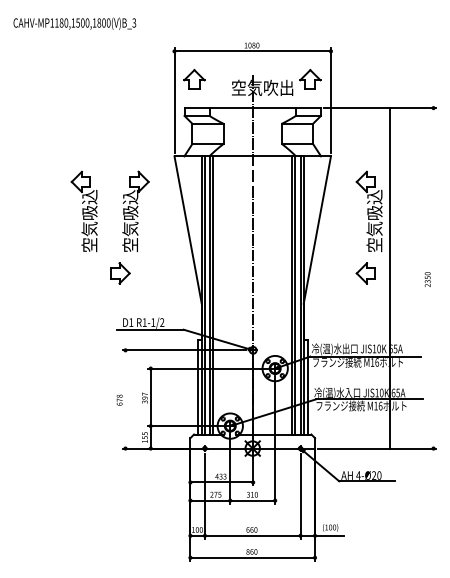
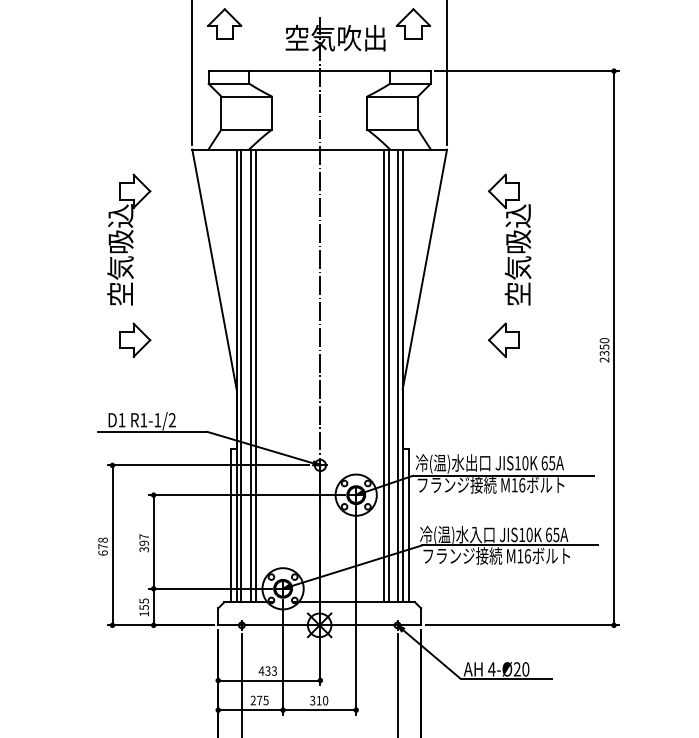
part: (83, 211) -> (44, 239), removed
part: (120, 273) -> (135, 340), moved
line: (389, 278) -> (613, 348), moved
line: (125, 399) -> (112, 545), added

